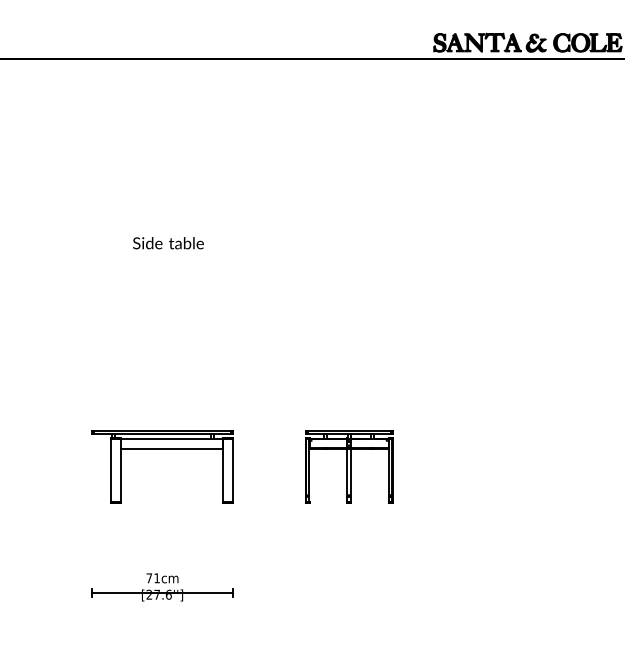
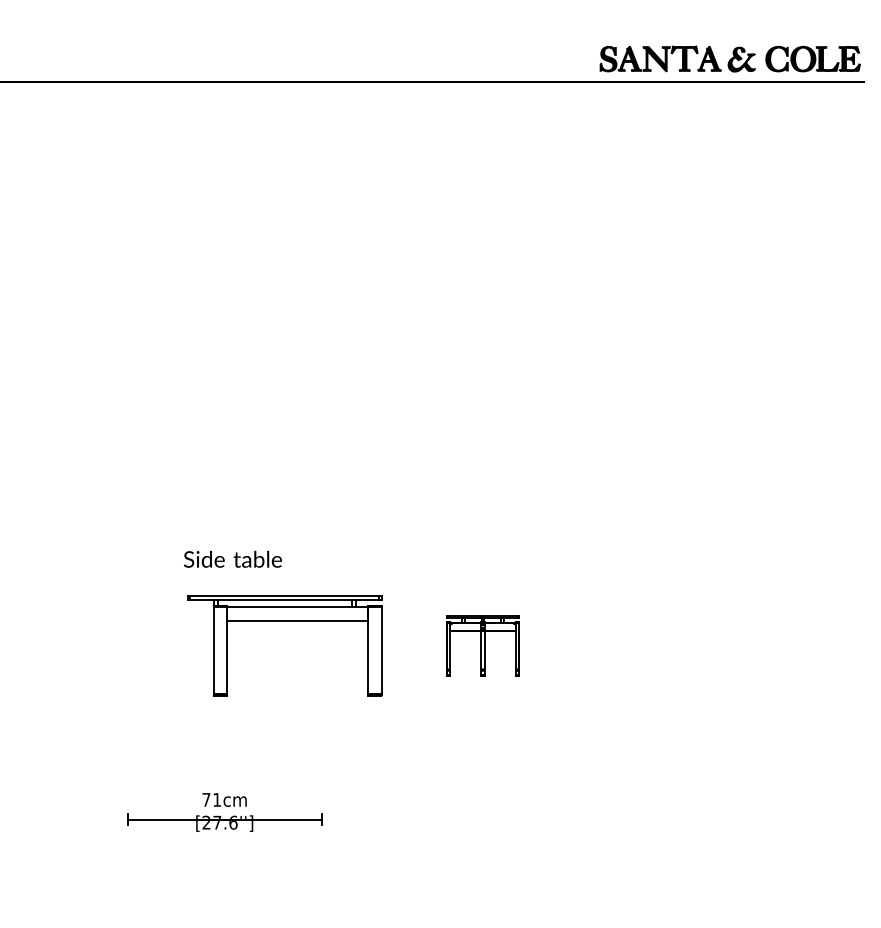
text: (168, 242) -> (232, 558), moved
part: (162, 449) -> (284, 621), moved
part: (348, 466) -> (482, 645), size x0.6

